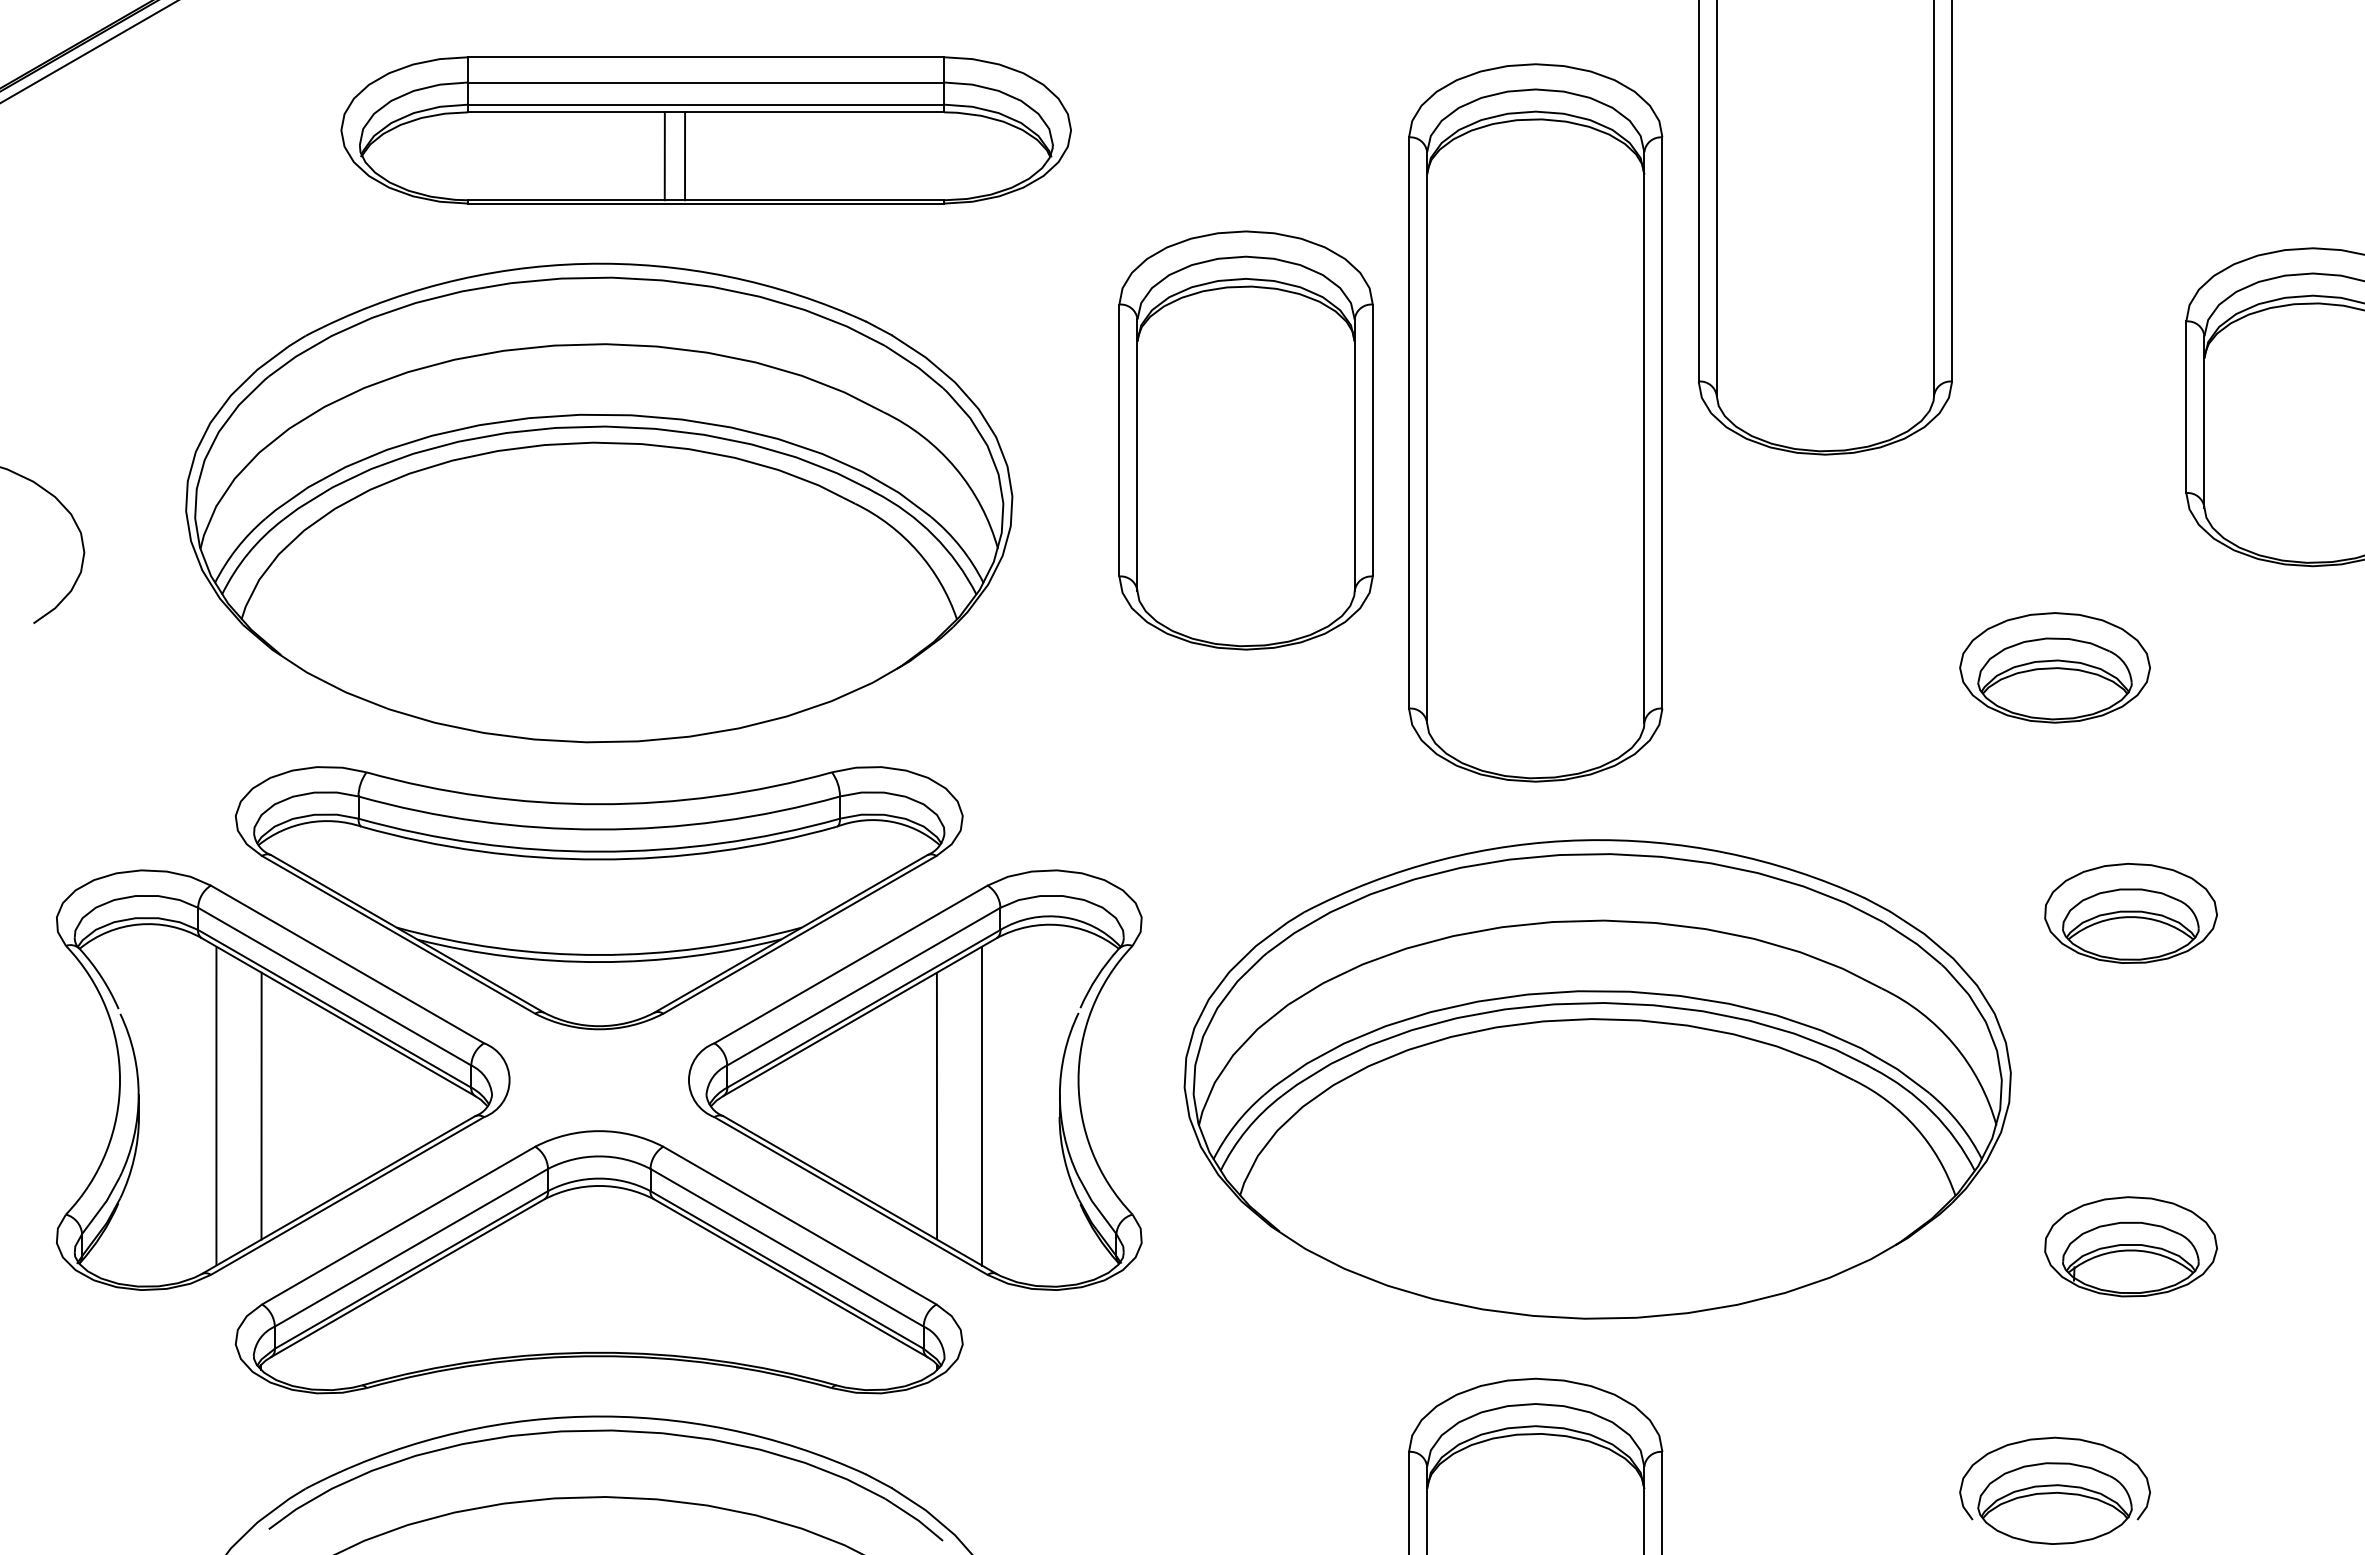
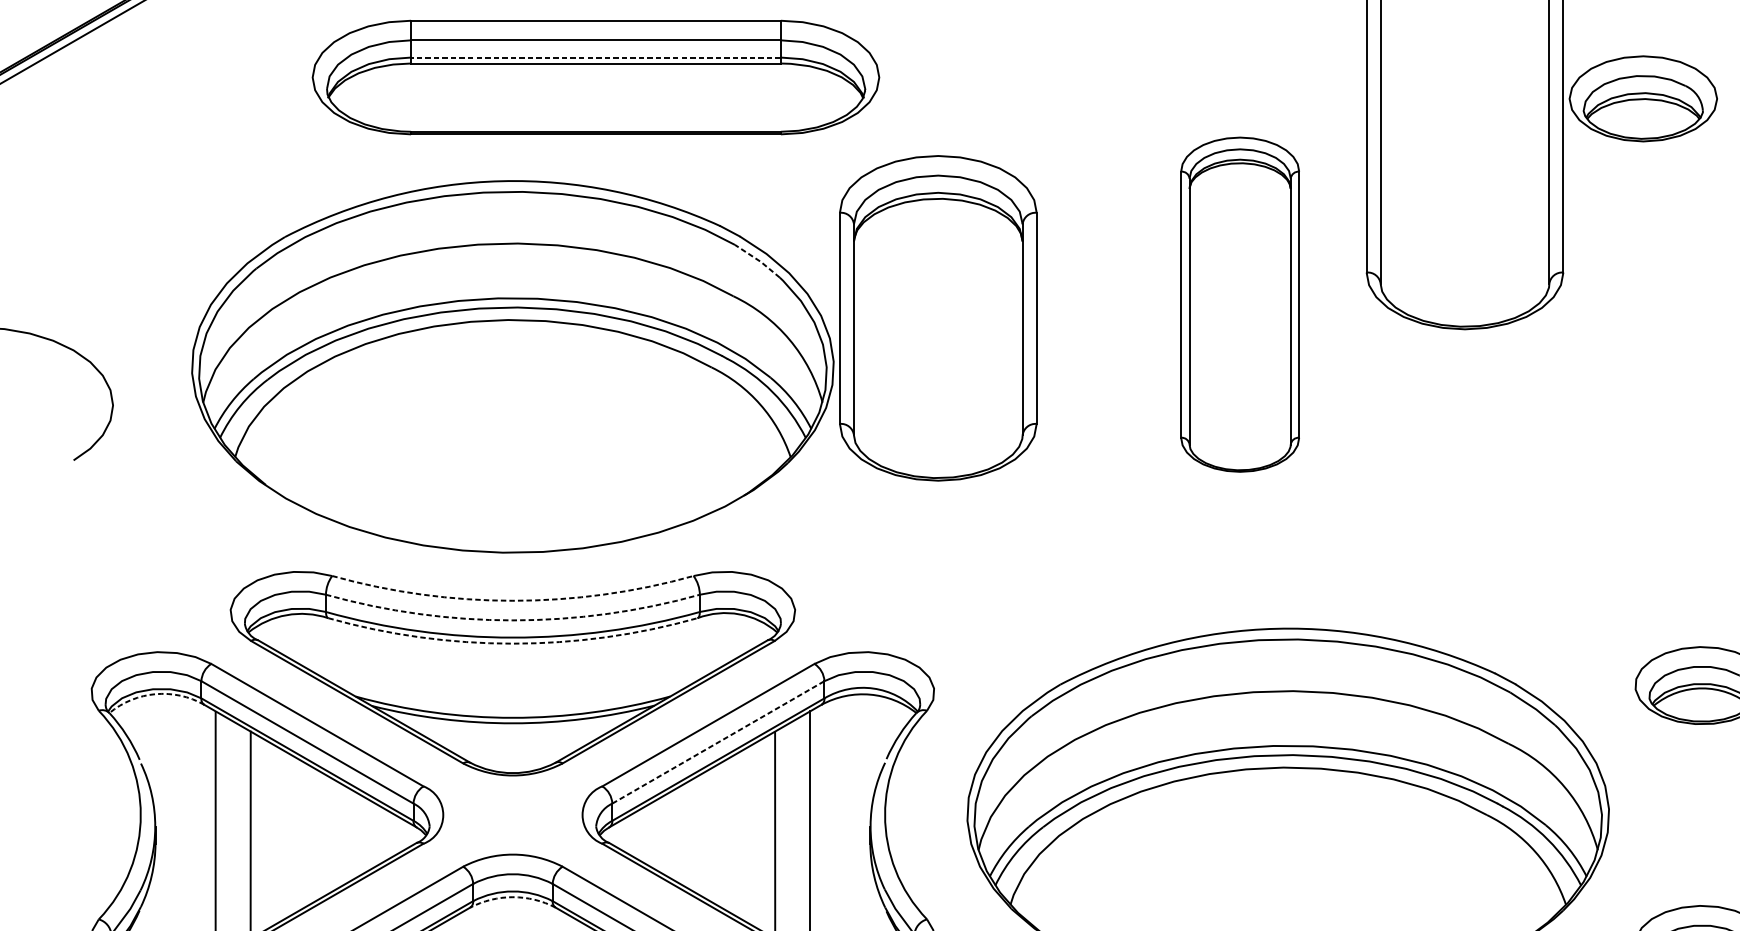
line: (705, 104) -> (595, 57), solid -> dashed
line: (664, 156) -> (563, 97), removed
line: (685, 156) -> (579, 97), removed
line: (915, 365) -> (758, 260), solid -> dashed
part: (1535, 422) -> (1239, 304), size x0.6
part: (1245, 440) -> (937, 318), moved
part: (2054, 667) -> (1642, 98), moved
arc: (599, 804) -> (513, 600), solid -> dashed
arc: (599, 829) -> (513, 620), solid -> dashed
arc: (599, 859) -> (513, 643), solid -> dashed
arc: (139, 924) -> (155, 694), solid -> dashed
line: (863, 986) -> (718, 742), solid -> dashed
arc: (599, 1185) -> (513, 896), solid -> dashed

